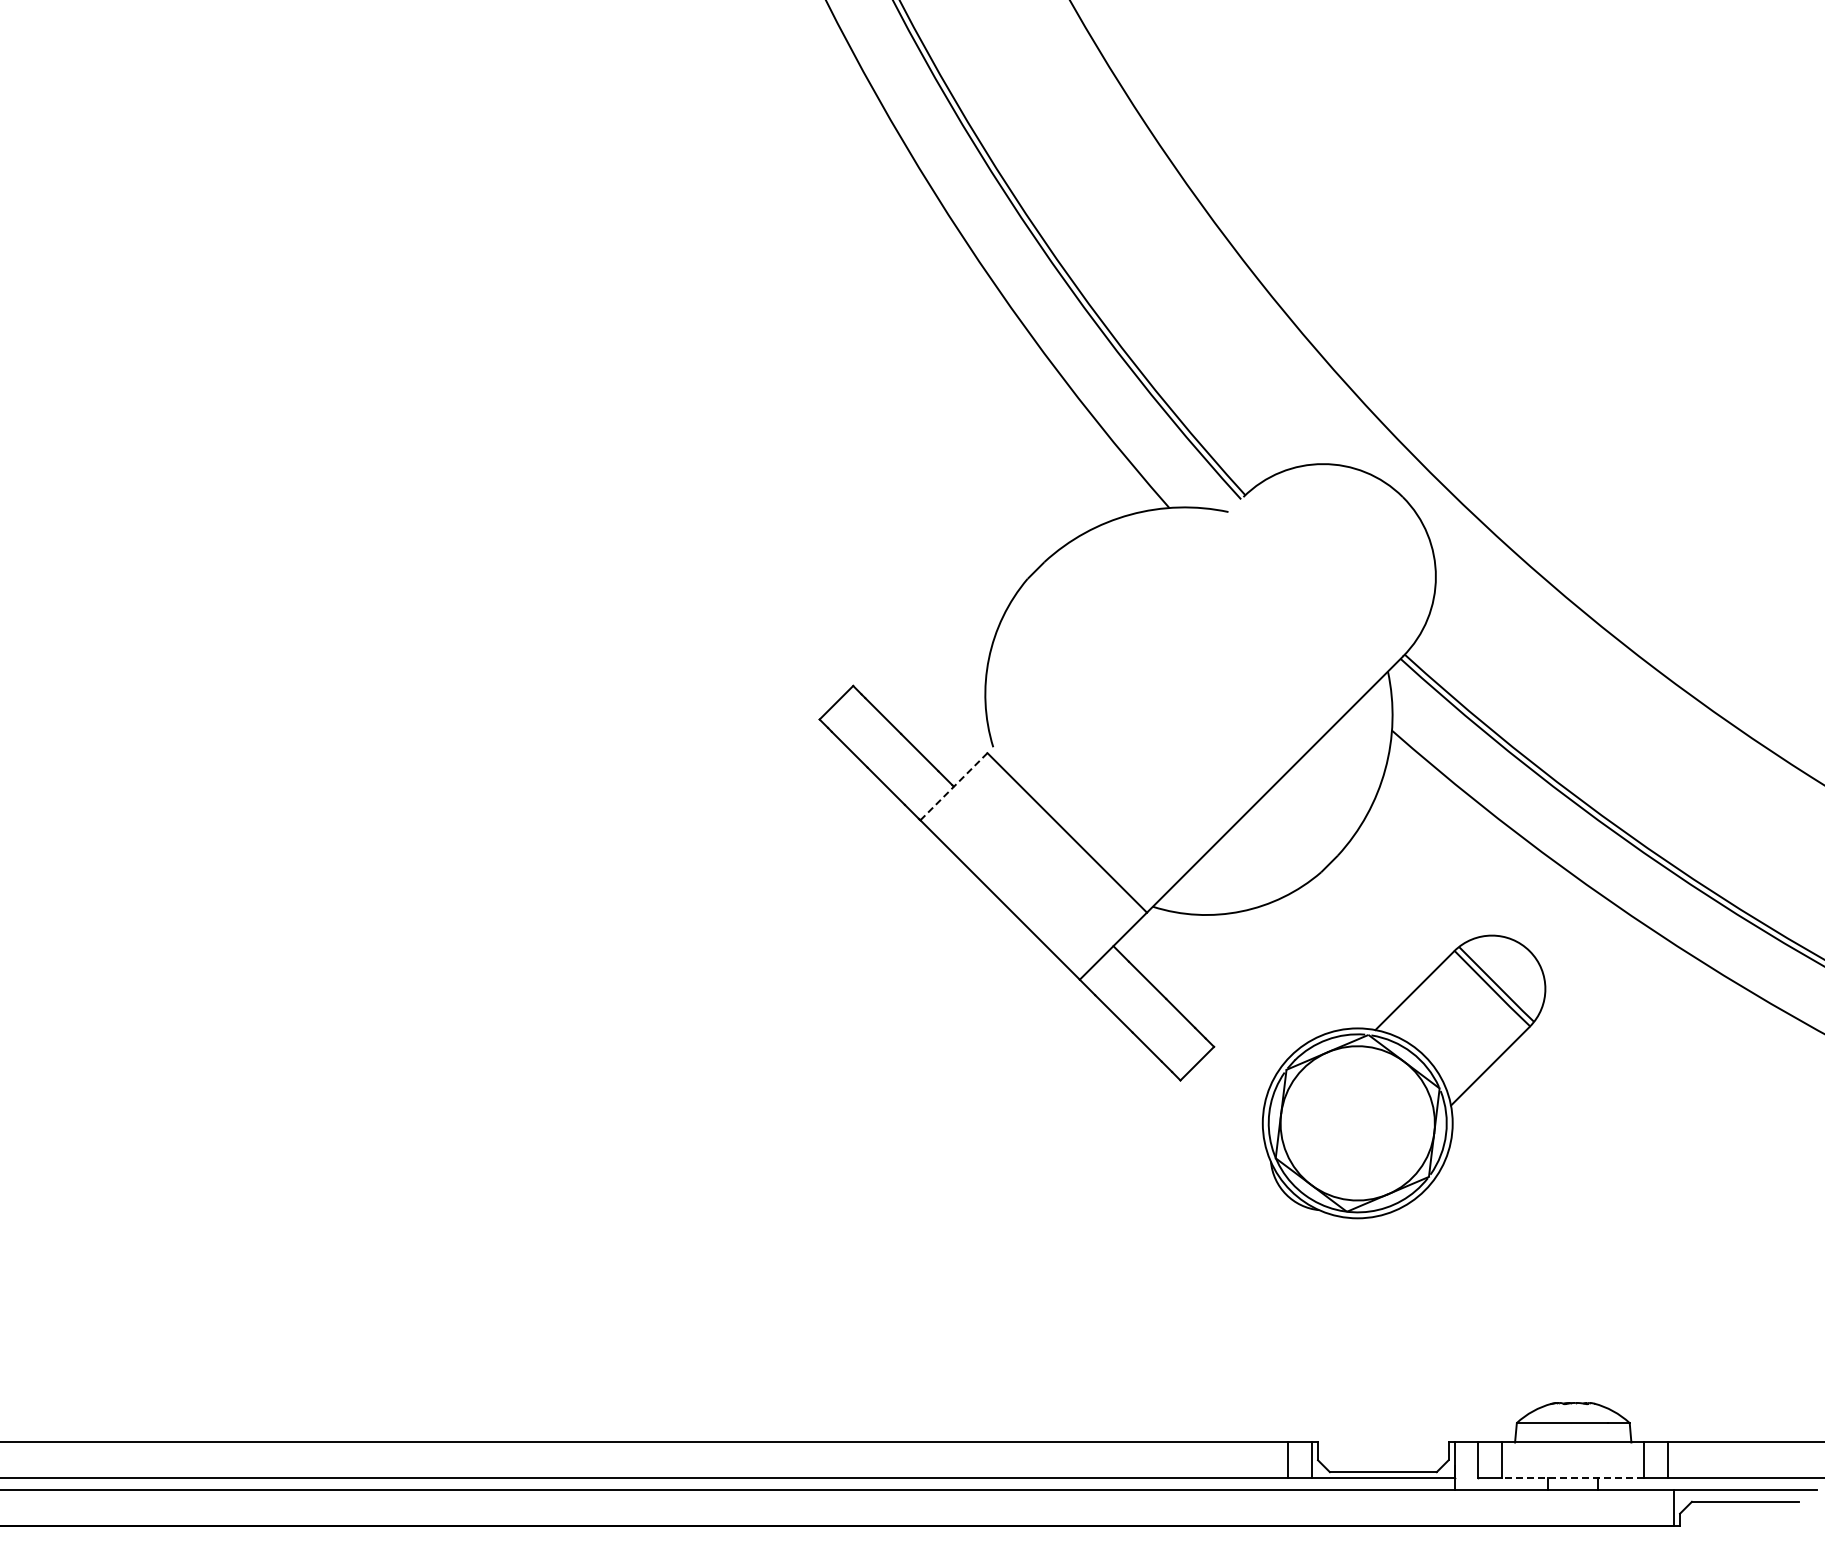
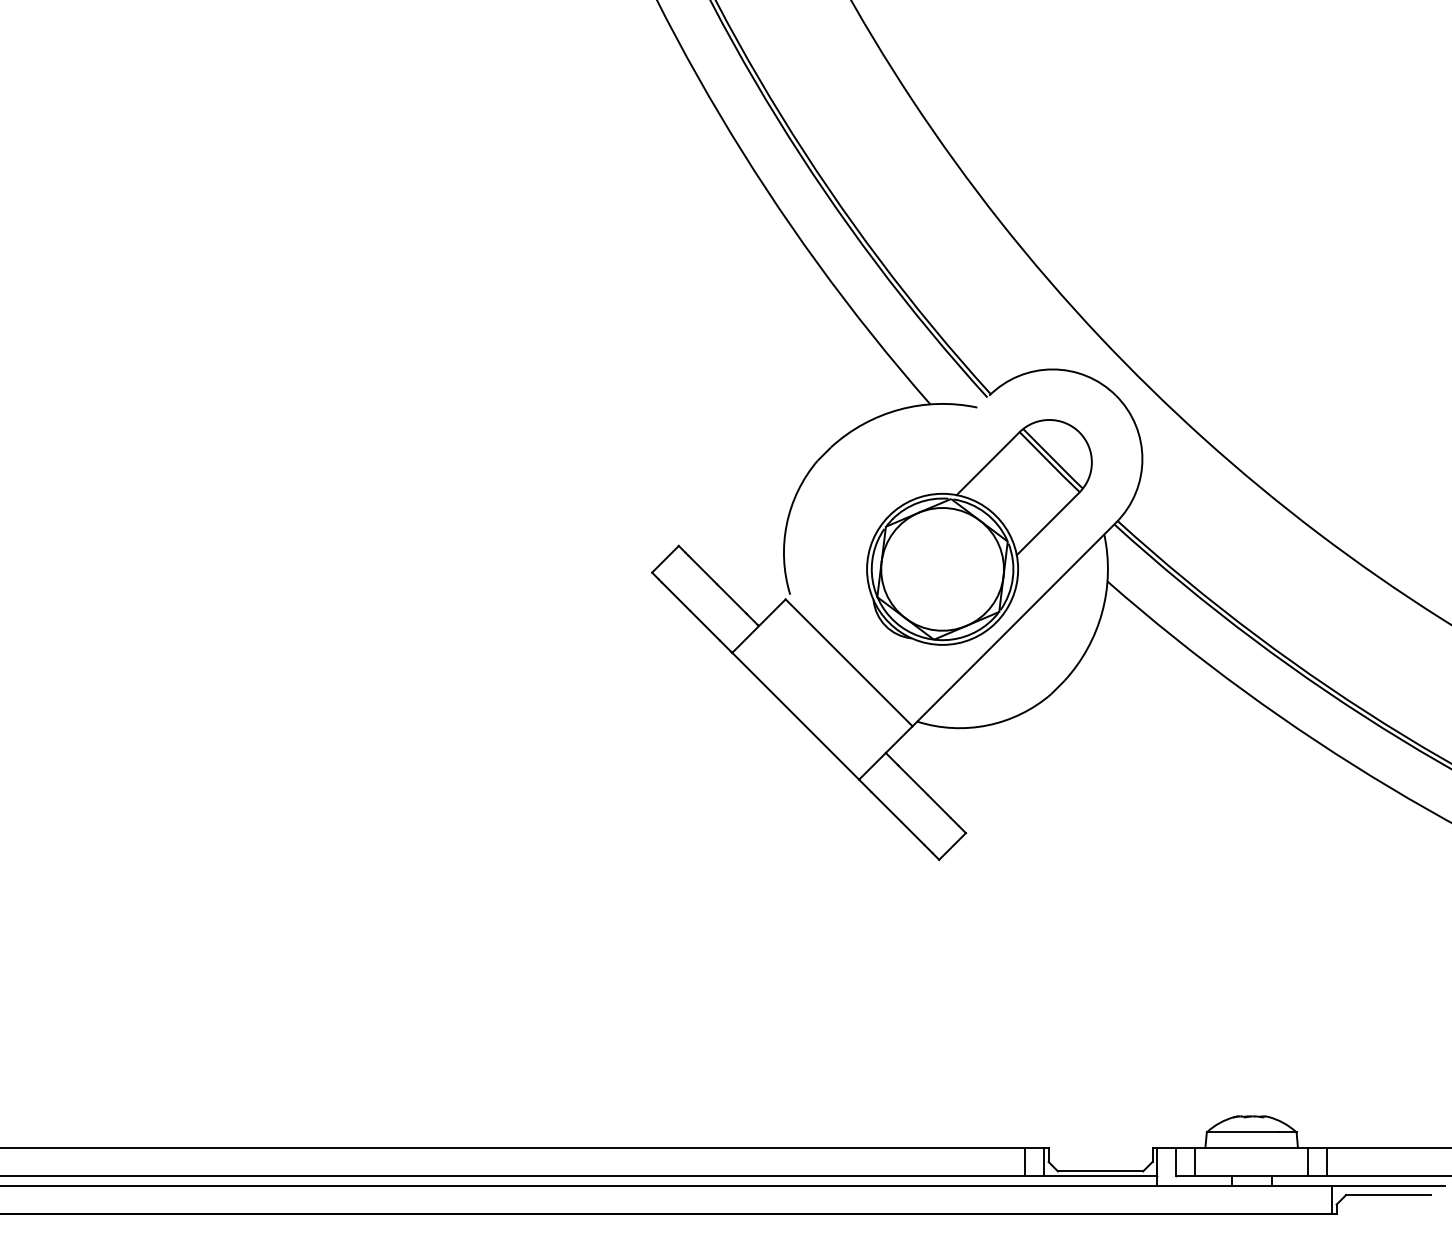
line: (953, 787) -> (758, 626), dashed -> solid
part: (1403, 1076) -> (979, 532), moved
line: (1572, 1478) -> (1251, 1176), dashed -> solid

